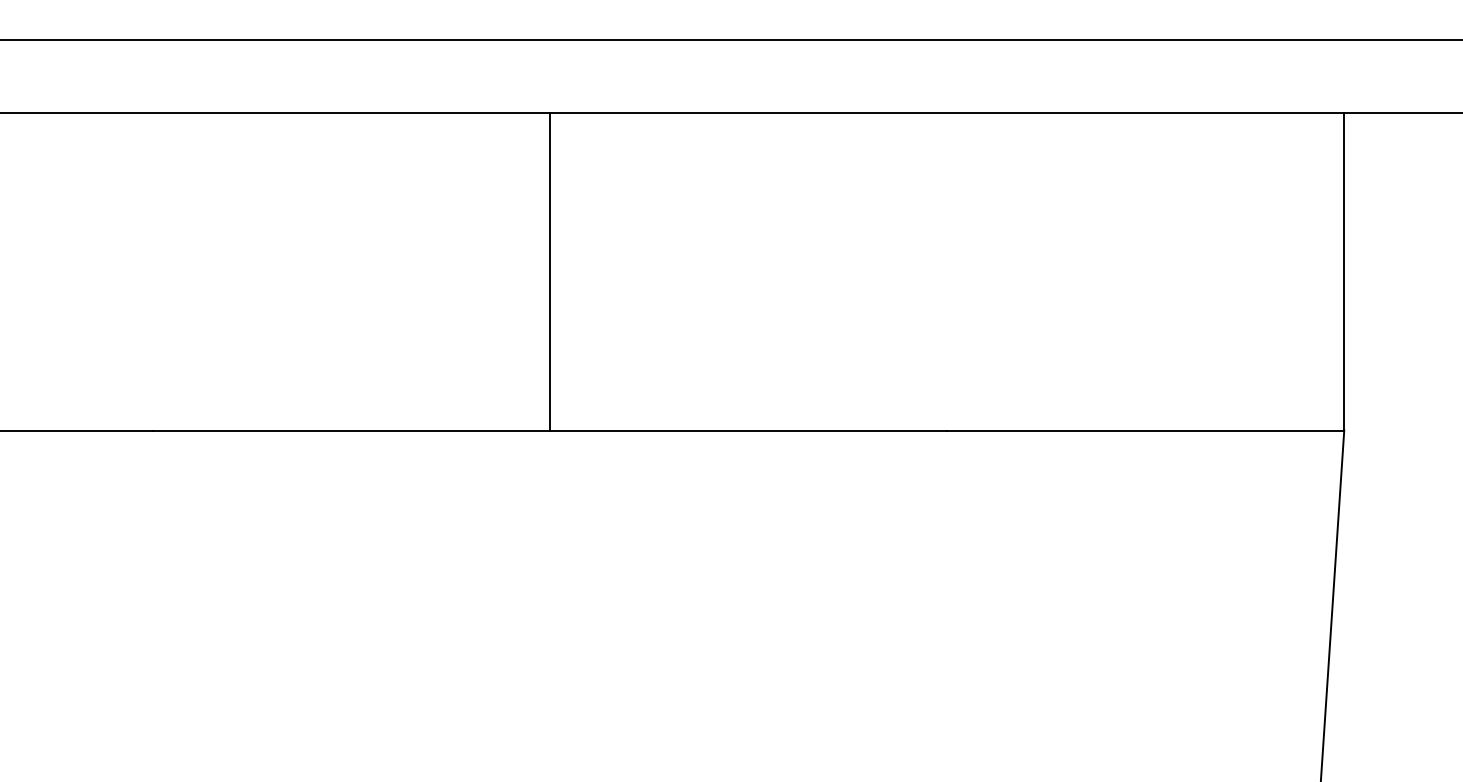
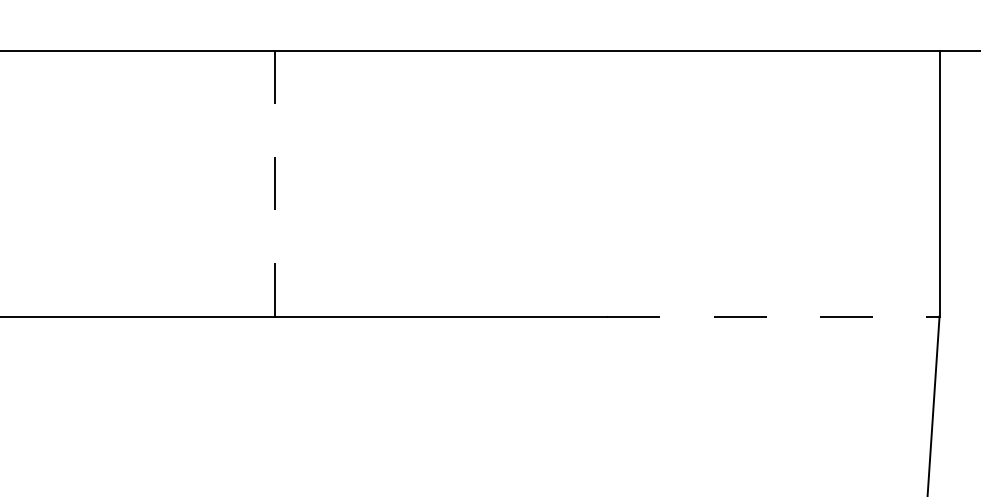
line: (549, 271) -> (274, 183), solid -> dashed
line: (1145, 430) -> (773, 316), solid -> dashed

